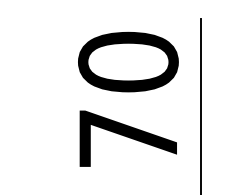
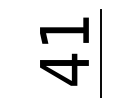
text: (128, 100) -> (64, 50), 70 -> 41

